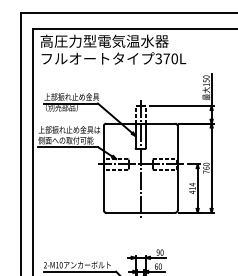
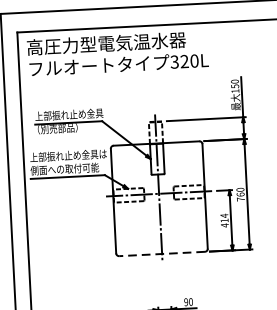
text: (166, 58) -> (184, 61), 370L -> 320L
line: (140, 212) -> (161, 253), solid -> dashed

